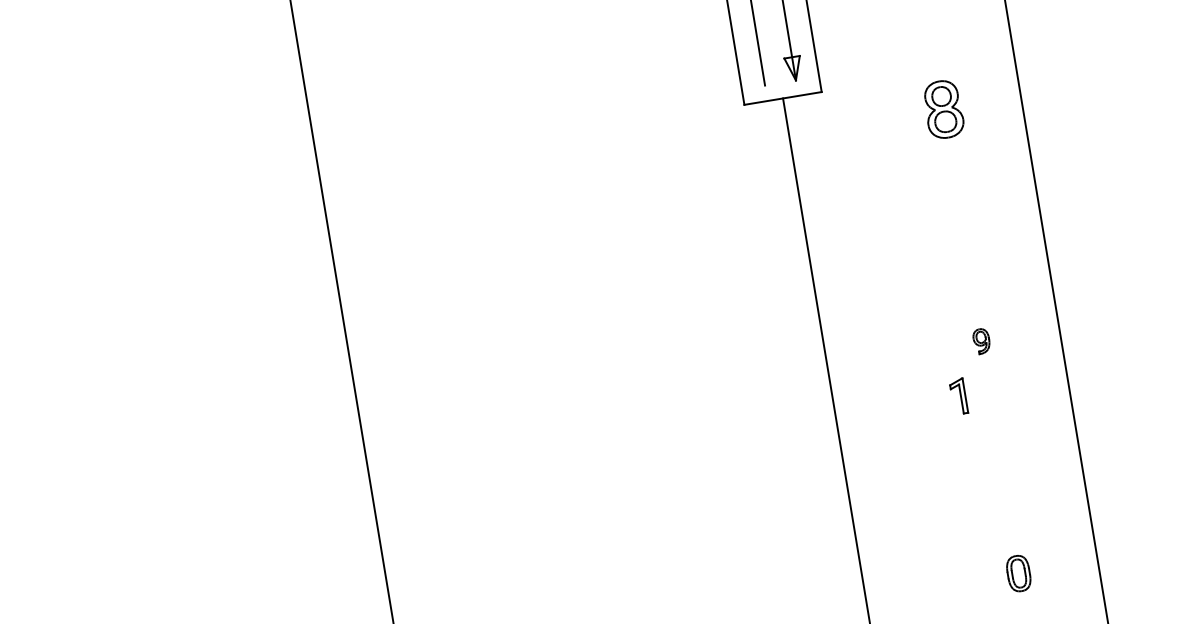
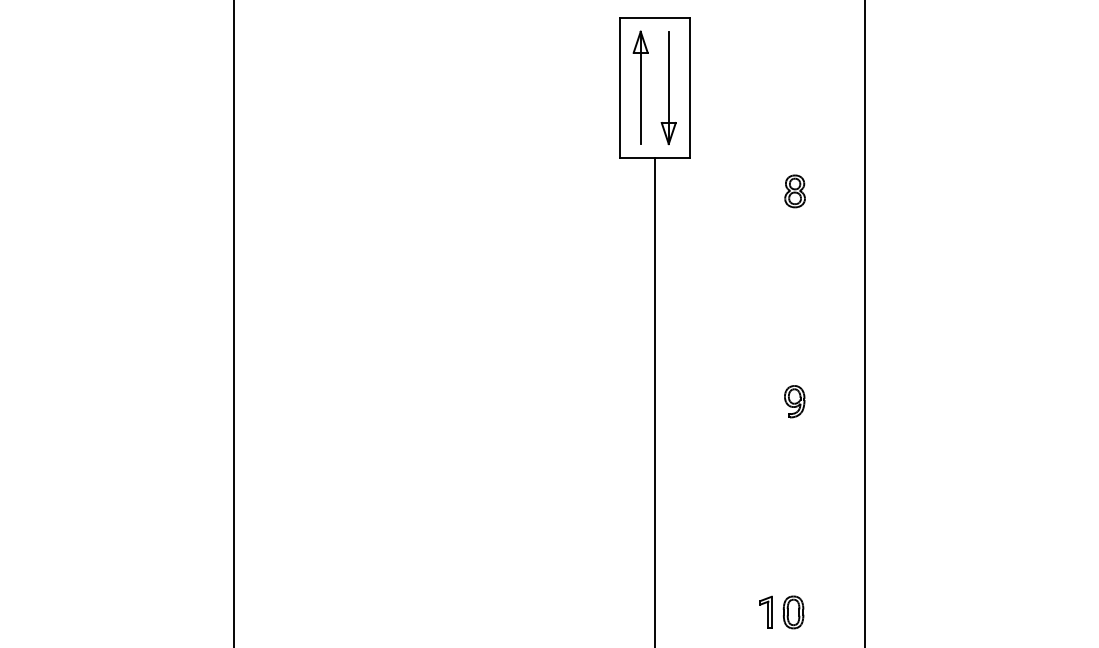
part: (943, 109) -> (794, 191), size x0.62
part: (981, 341) -> (794, 401), size x1.43
part: (957, 395) -> (765, 611), moved

